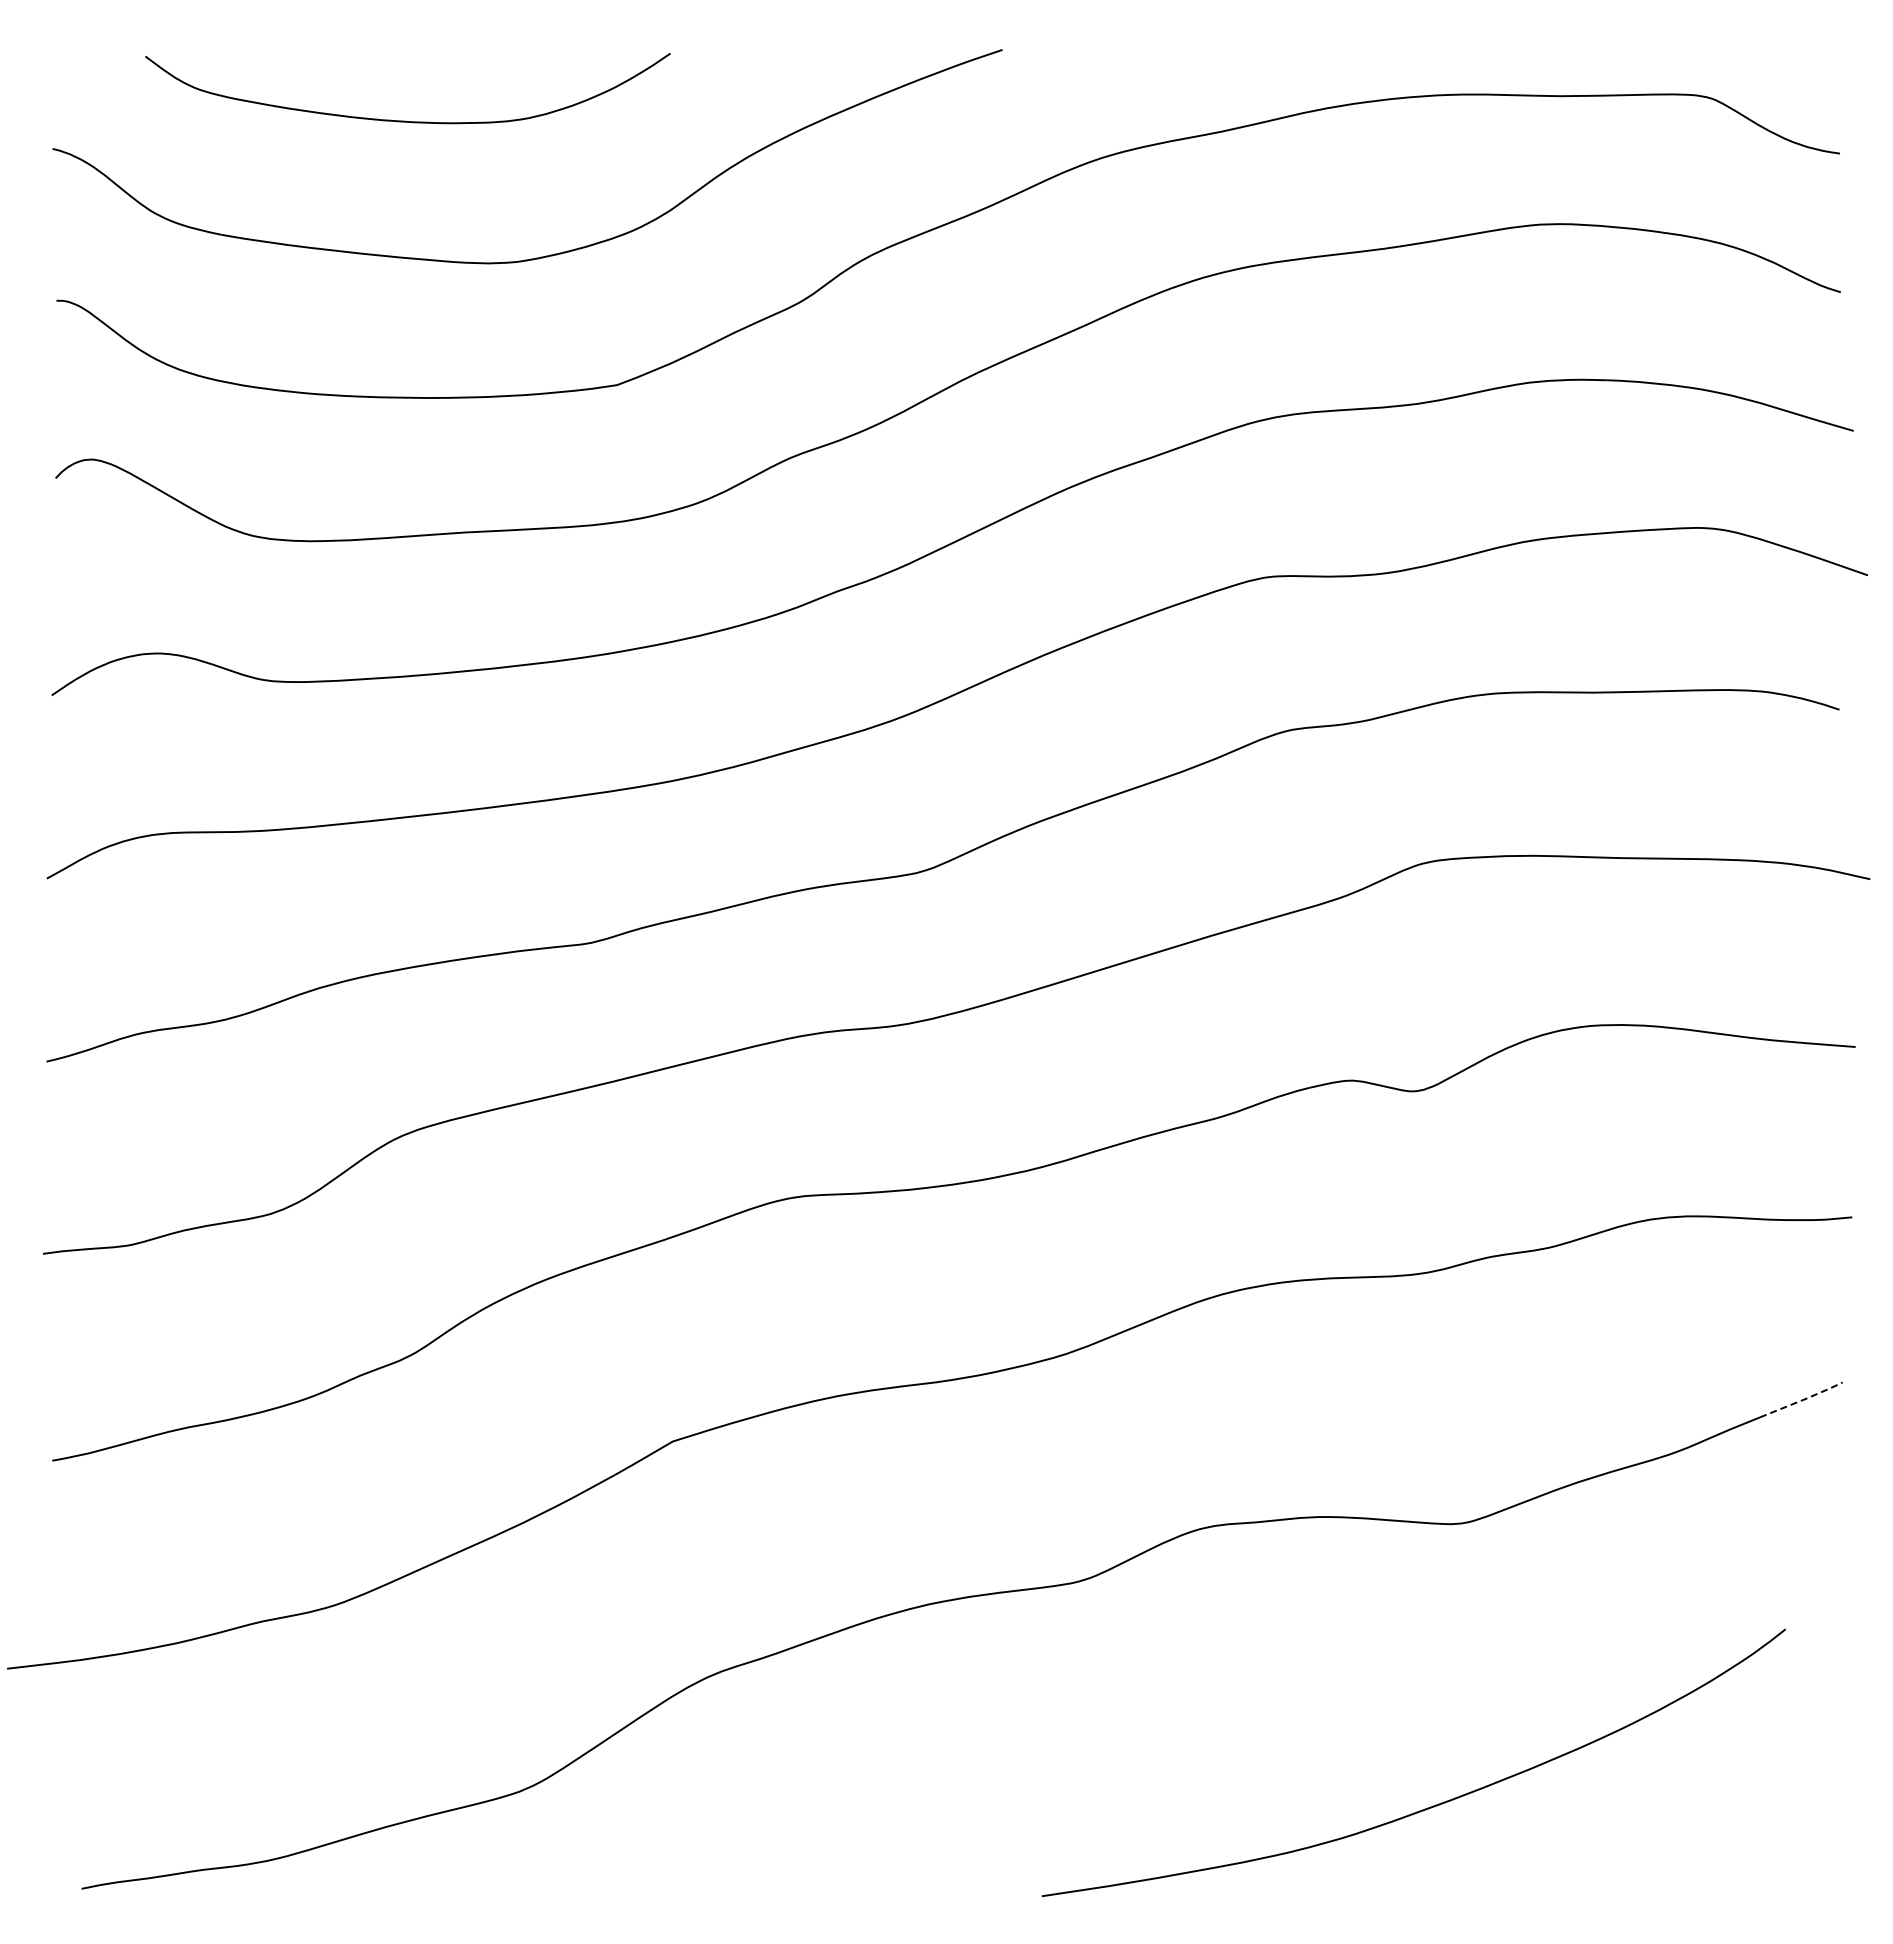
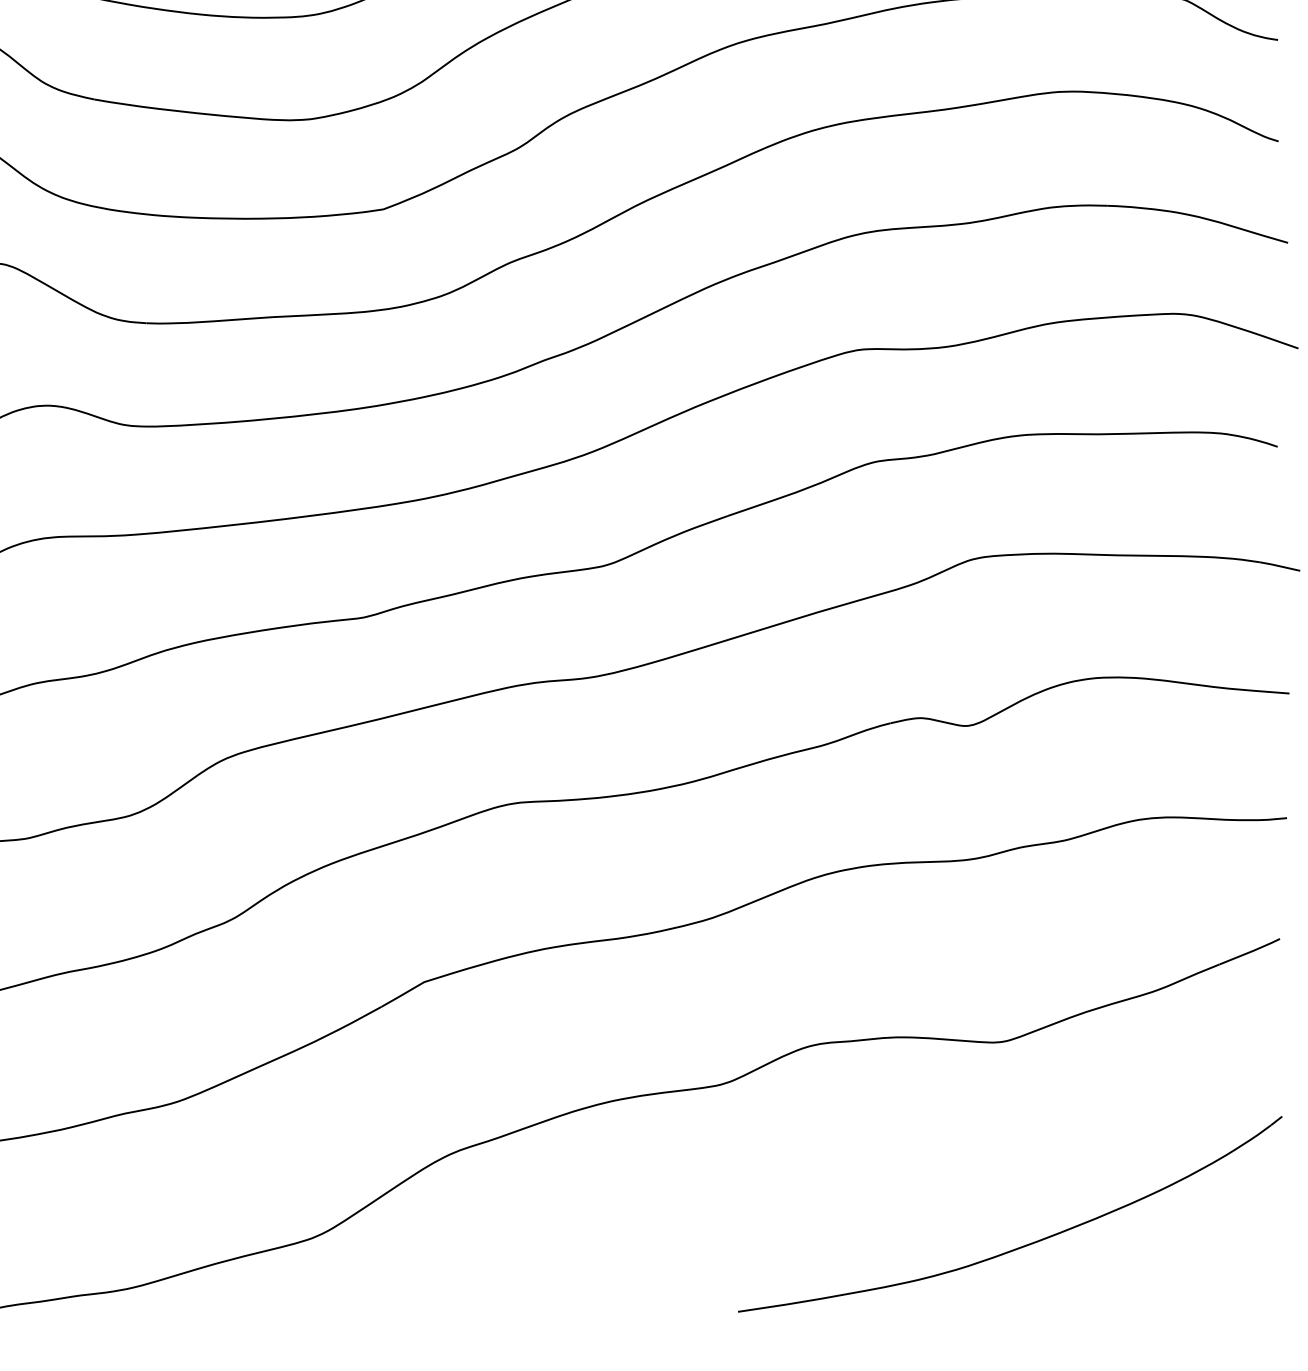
line: (1803, 1399) -> (1251, 951), dashed -> solid
part: (1427, 1807) -> (1020, 1246), moved

